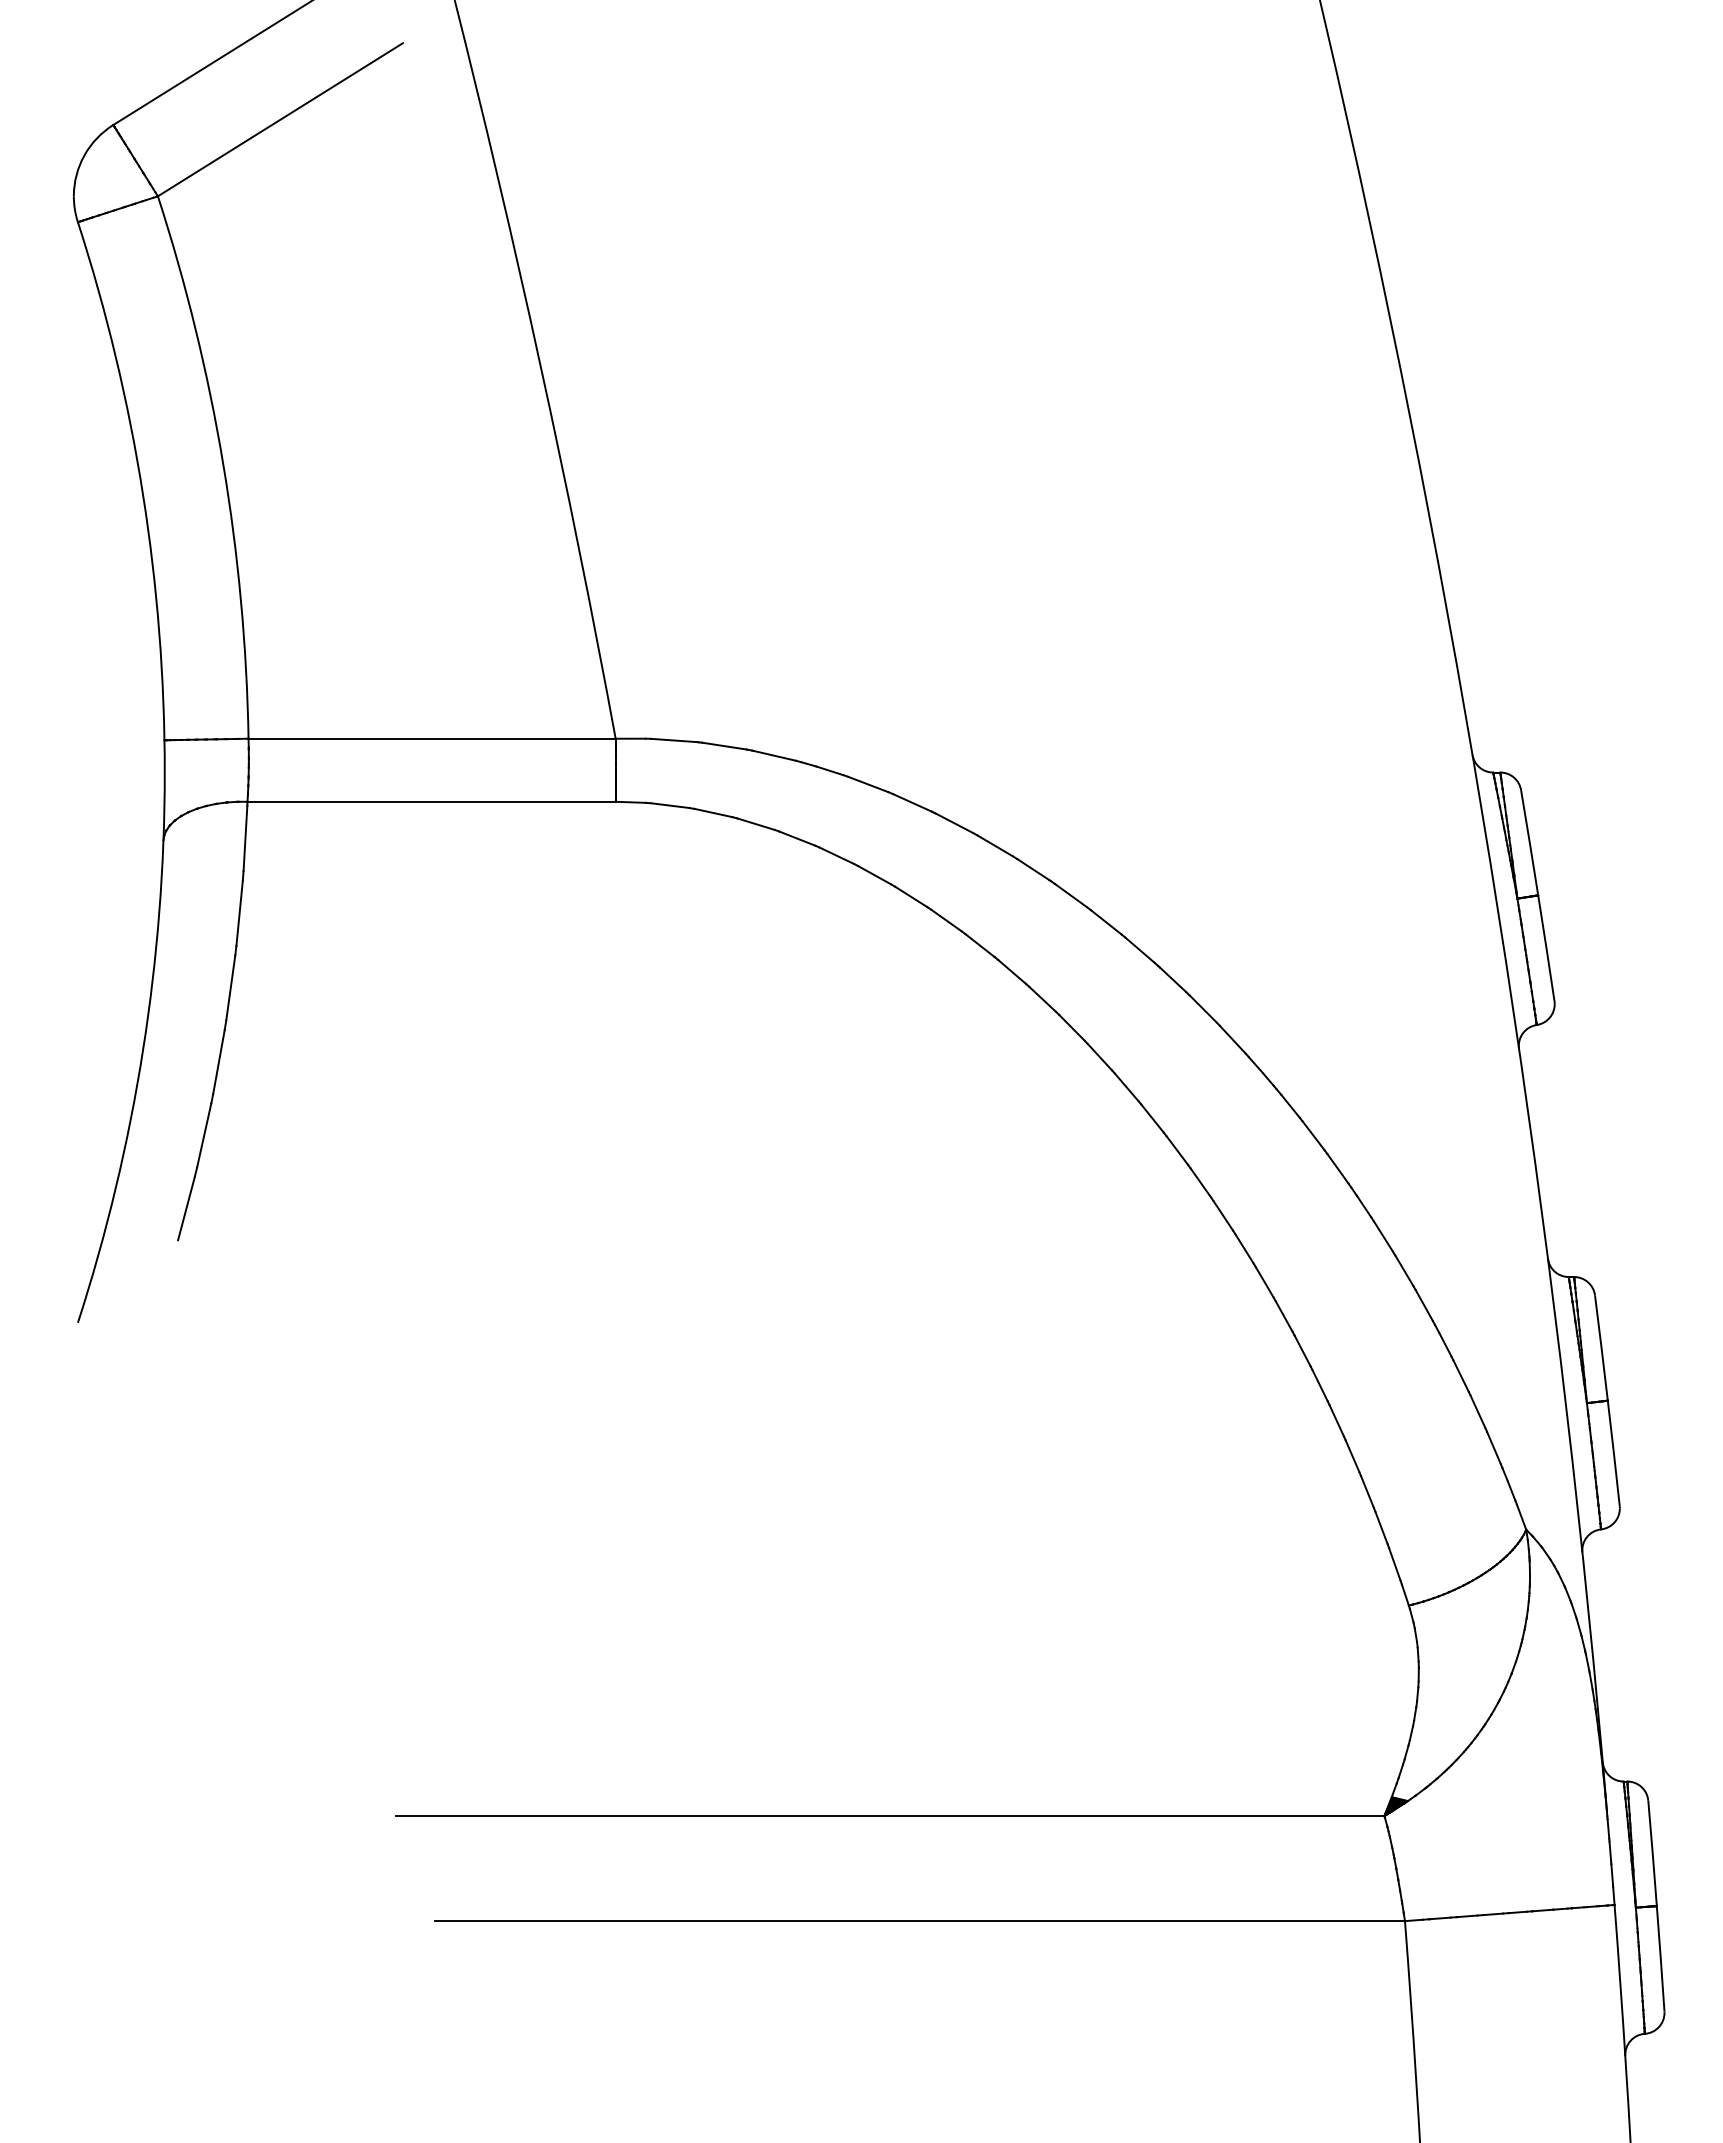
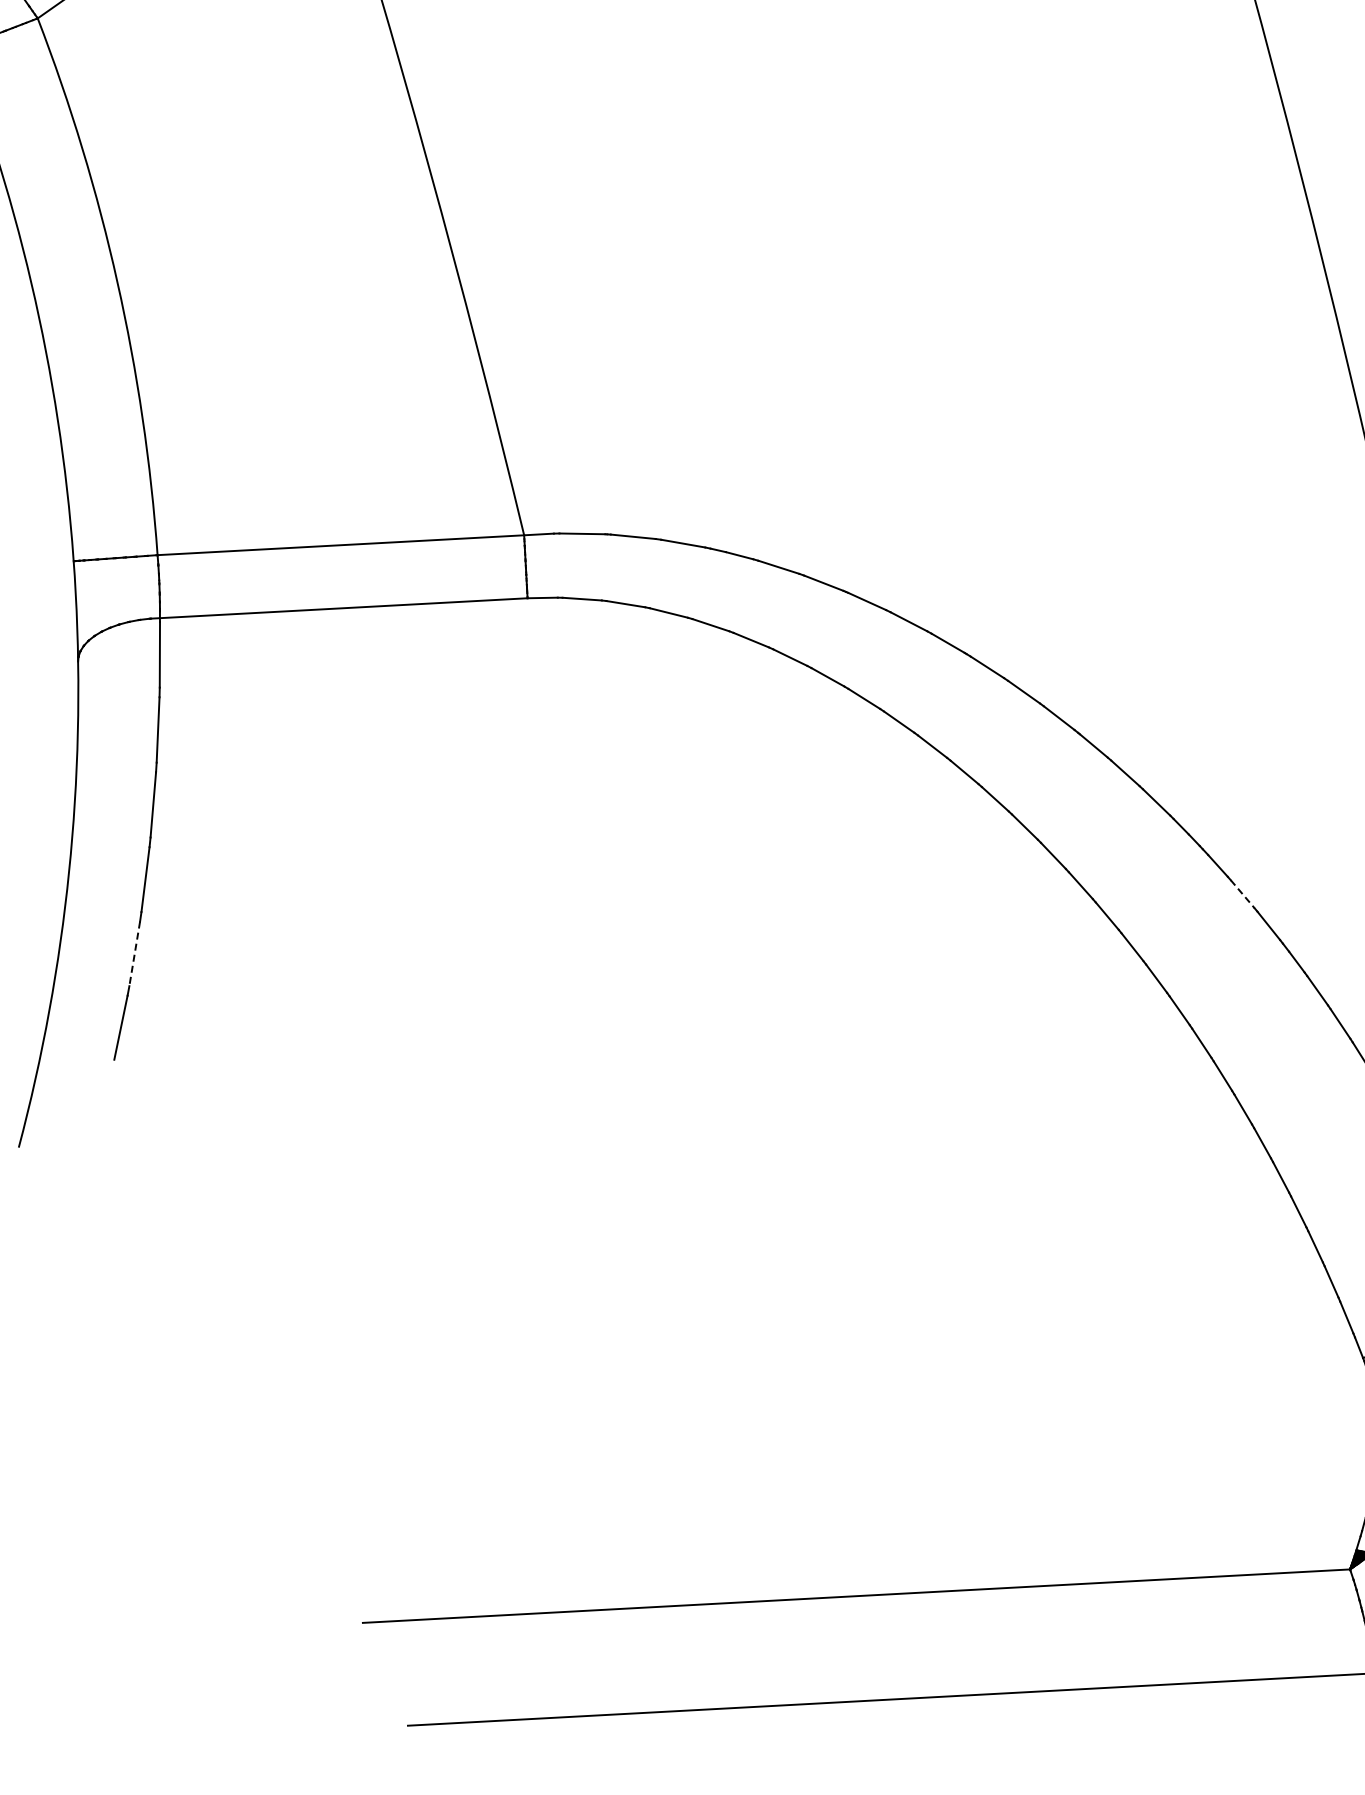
line: (204, 1135) -> (135, 953), solid -> dashed
line: (1314, 1136) -> (1243, 894), solid -> dashed

